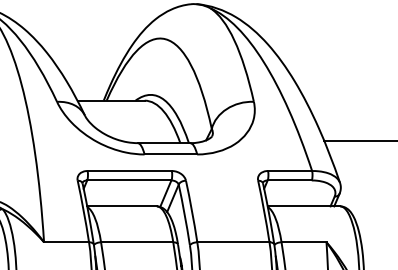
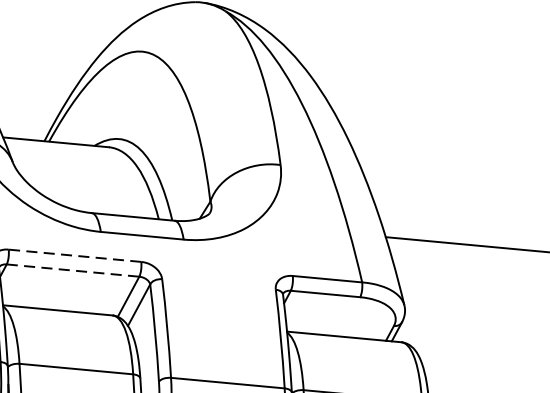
line: (129, 171) -> (74, 256), solid -> dashed
line: (129, 180) -> (73, 270), solid -> dashed

